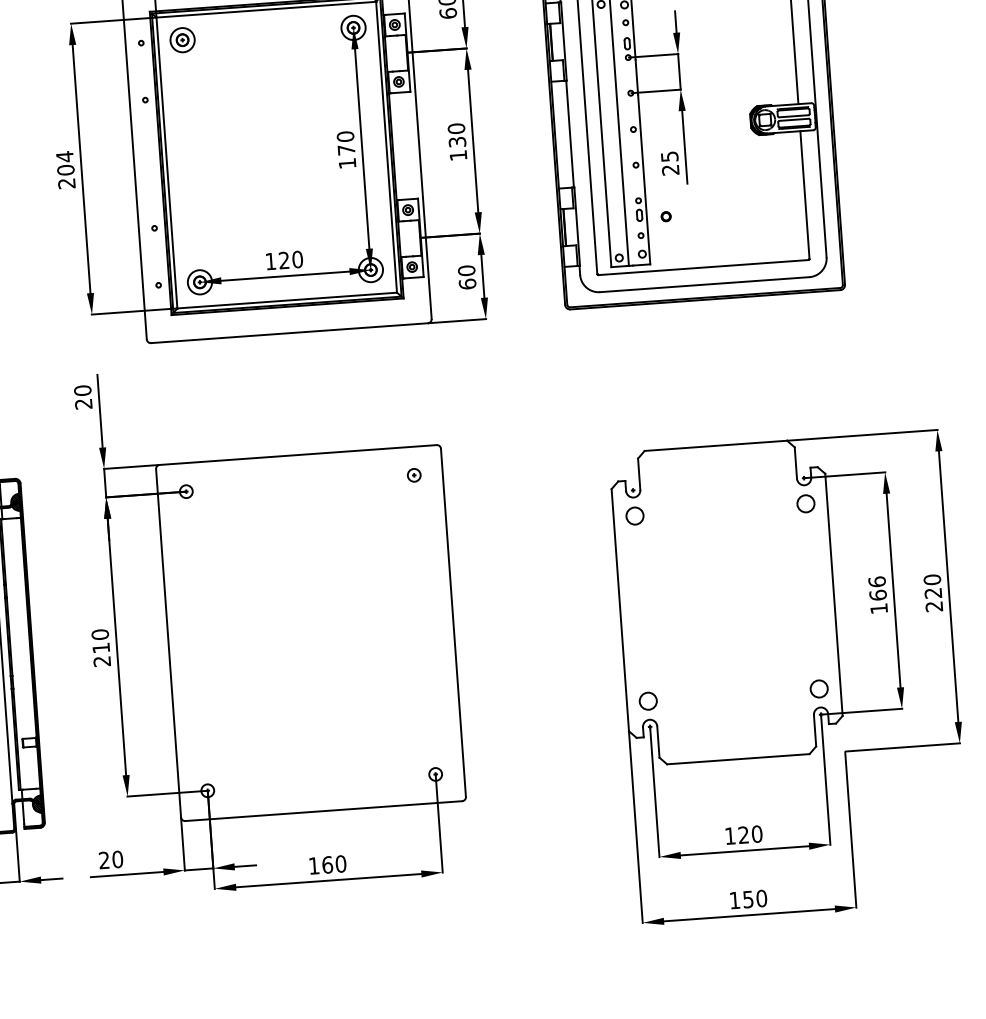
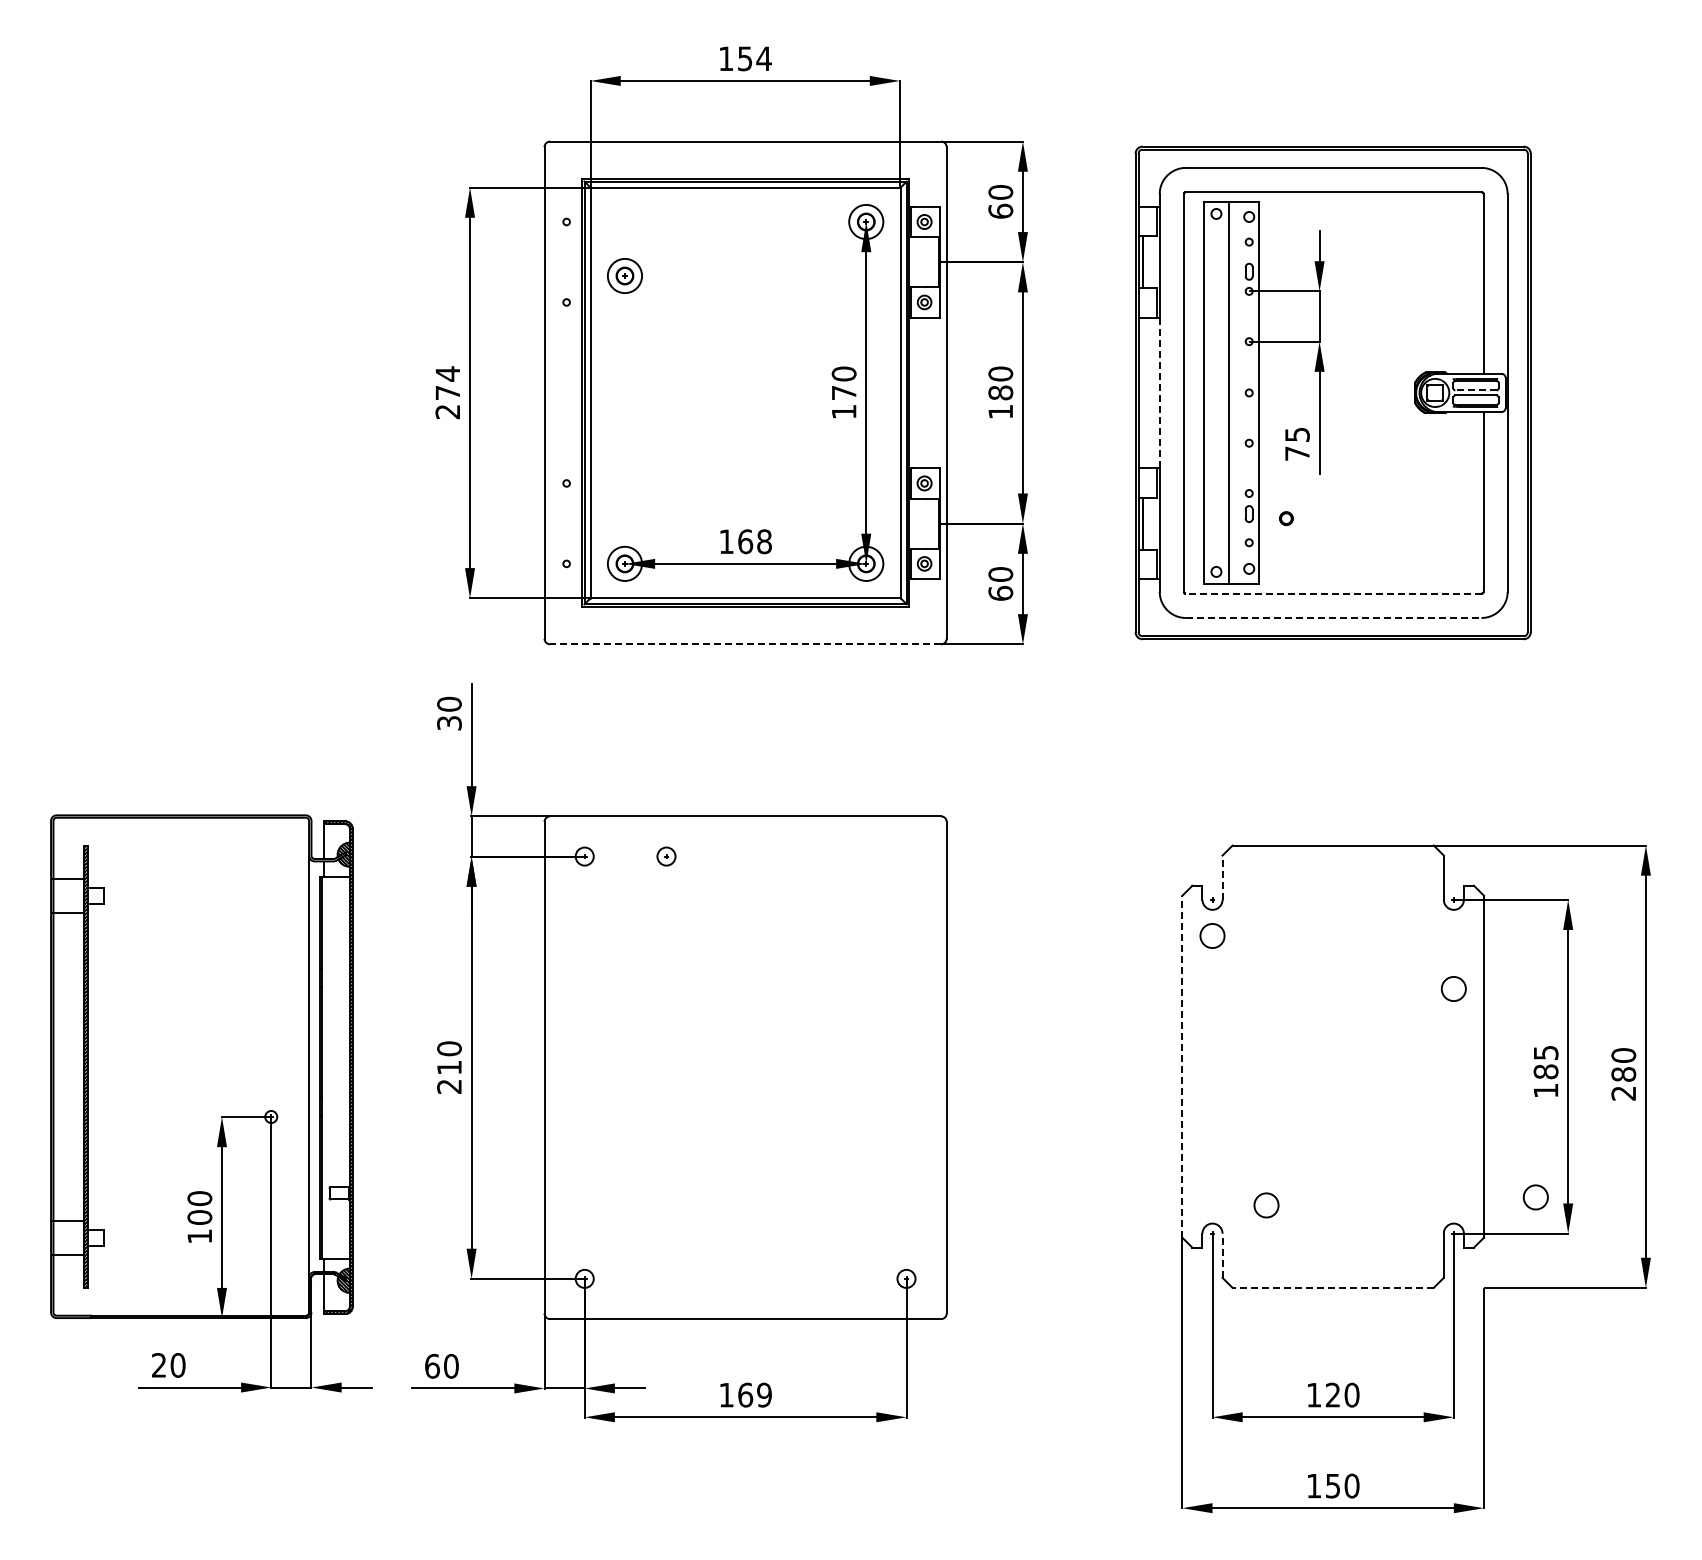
part: (182, 39) -> (624, 275), moved
line: (793, 116) -> (1475, 390), solid -> dashed
line: (569, 134) -> (1159, 393), solid -> dashed
text: (457, 141) -> (1000, 392), 130 -> 180
text: (65, 169) -> (447, 392), 204 -> 274
text: (670, 170) -> (1297, 453), 25 -> 75
text: (290, 259) -> (754, 541), 120 -> 168
line: (703, 267) -> (1333, 593), solid -> dashed
line: (704, 284) -> (1333, 617), solid -> dashed
line: (289, 333) -> (745, 644), solid -> dashed
text: (83, 404) -> (449, 723), 20 -> 30
line: (639, 474) -> (1222, 877), solid -> dashed
part: (414, 475) -> (666, 856), moved
circle: (805, 503) -> (1453, 988), moved
text: (877, 588) -> (1545, 1062), 166 -> 185
text: (933, 593) -> (1623, 1074), 220 -> 280
line: (620, 610) -> (1182, 1066), solid -> dashed
circle: (818, 689) -> (1535, 1197), moved
circle: (648, 701) -> (1266, 1205), moved
line: (658, 741) -> (1222, 1255), solid -> dashed
line: (738, 758) -> (1333, 1287), solid -> dashed
text: (104, 859) -> (432, 1365), 20 -> 60
text: (341, 864) -> (764, 1395), 160 -> 169

